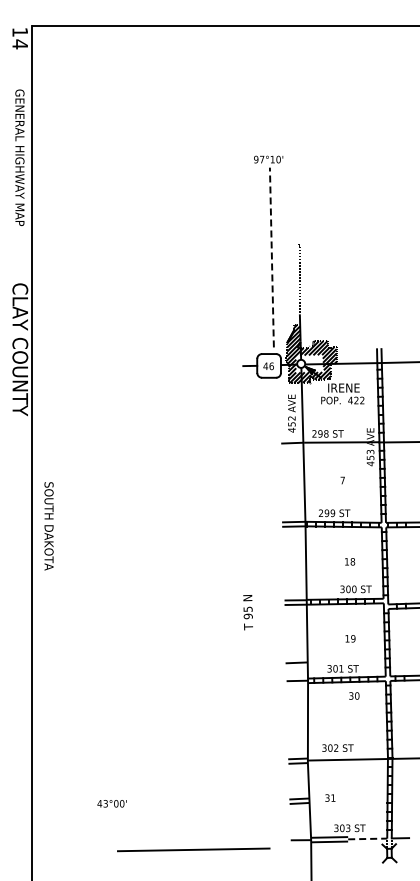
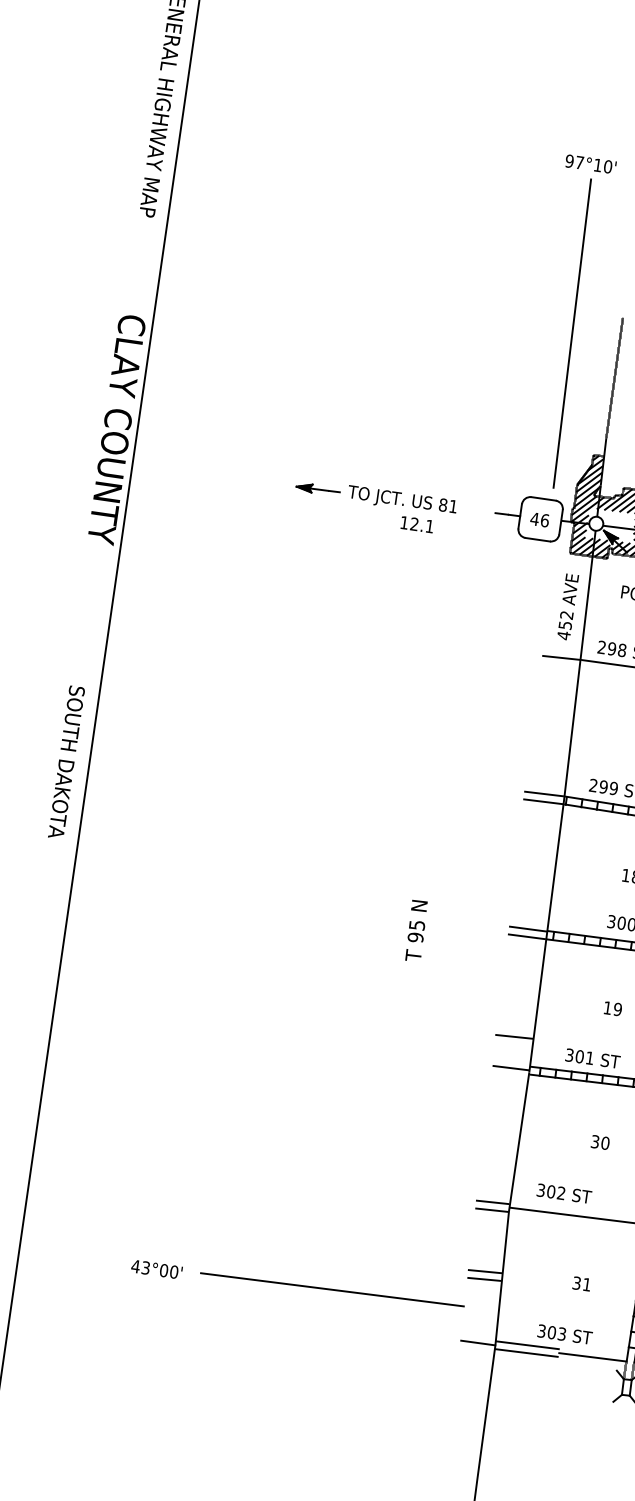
line: (271, 257) -> (571, 333), dashed -> solid
part: (173, 372) -> (374, 506), added
text: (48, 526) -> (65, 762), moved
text: (247, 612) -> (415, 930), moved
text: (354, 695) -> (600, 1141), moved
text: (330, 797) -> (582, 1283), moved
text: (111, 803) -> (155, 1268), moved
line: (367, 838) -> (592, 1356), dashed -> solid
line: (193, 849) -> (332, 1289), moved

